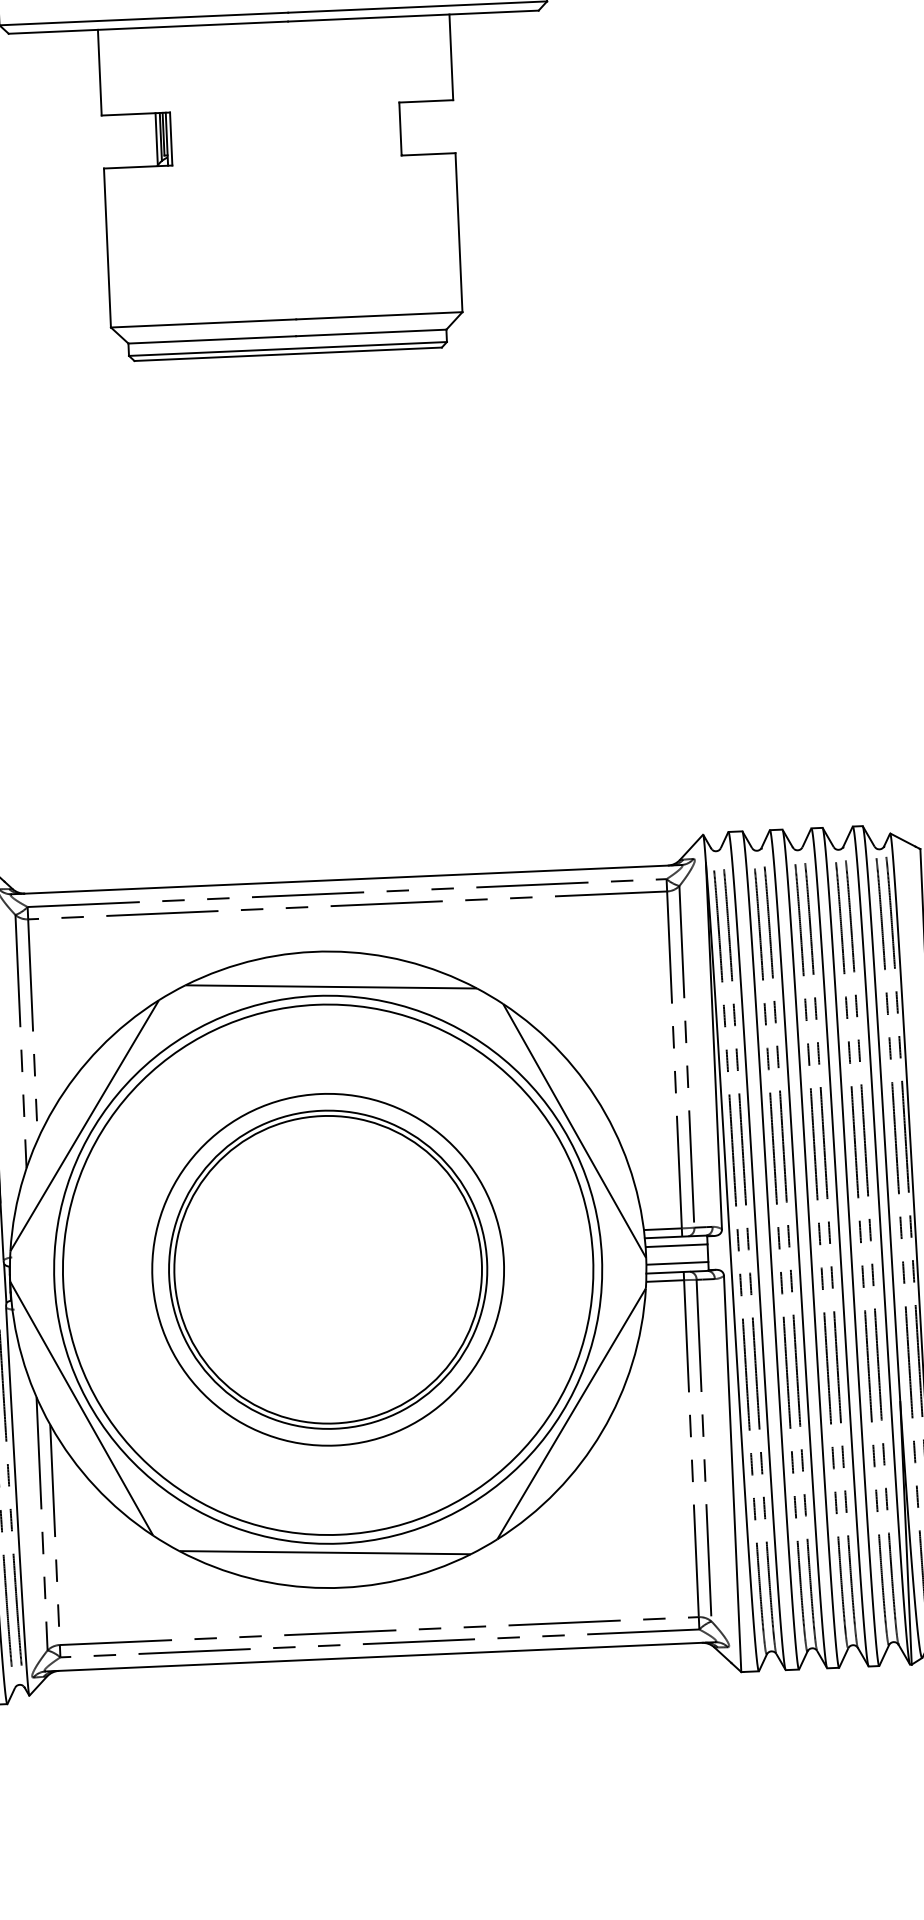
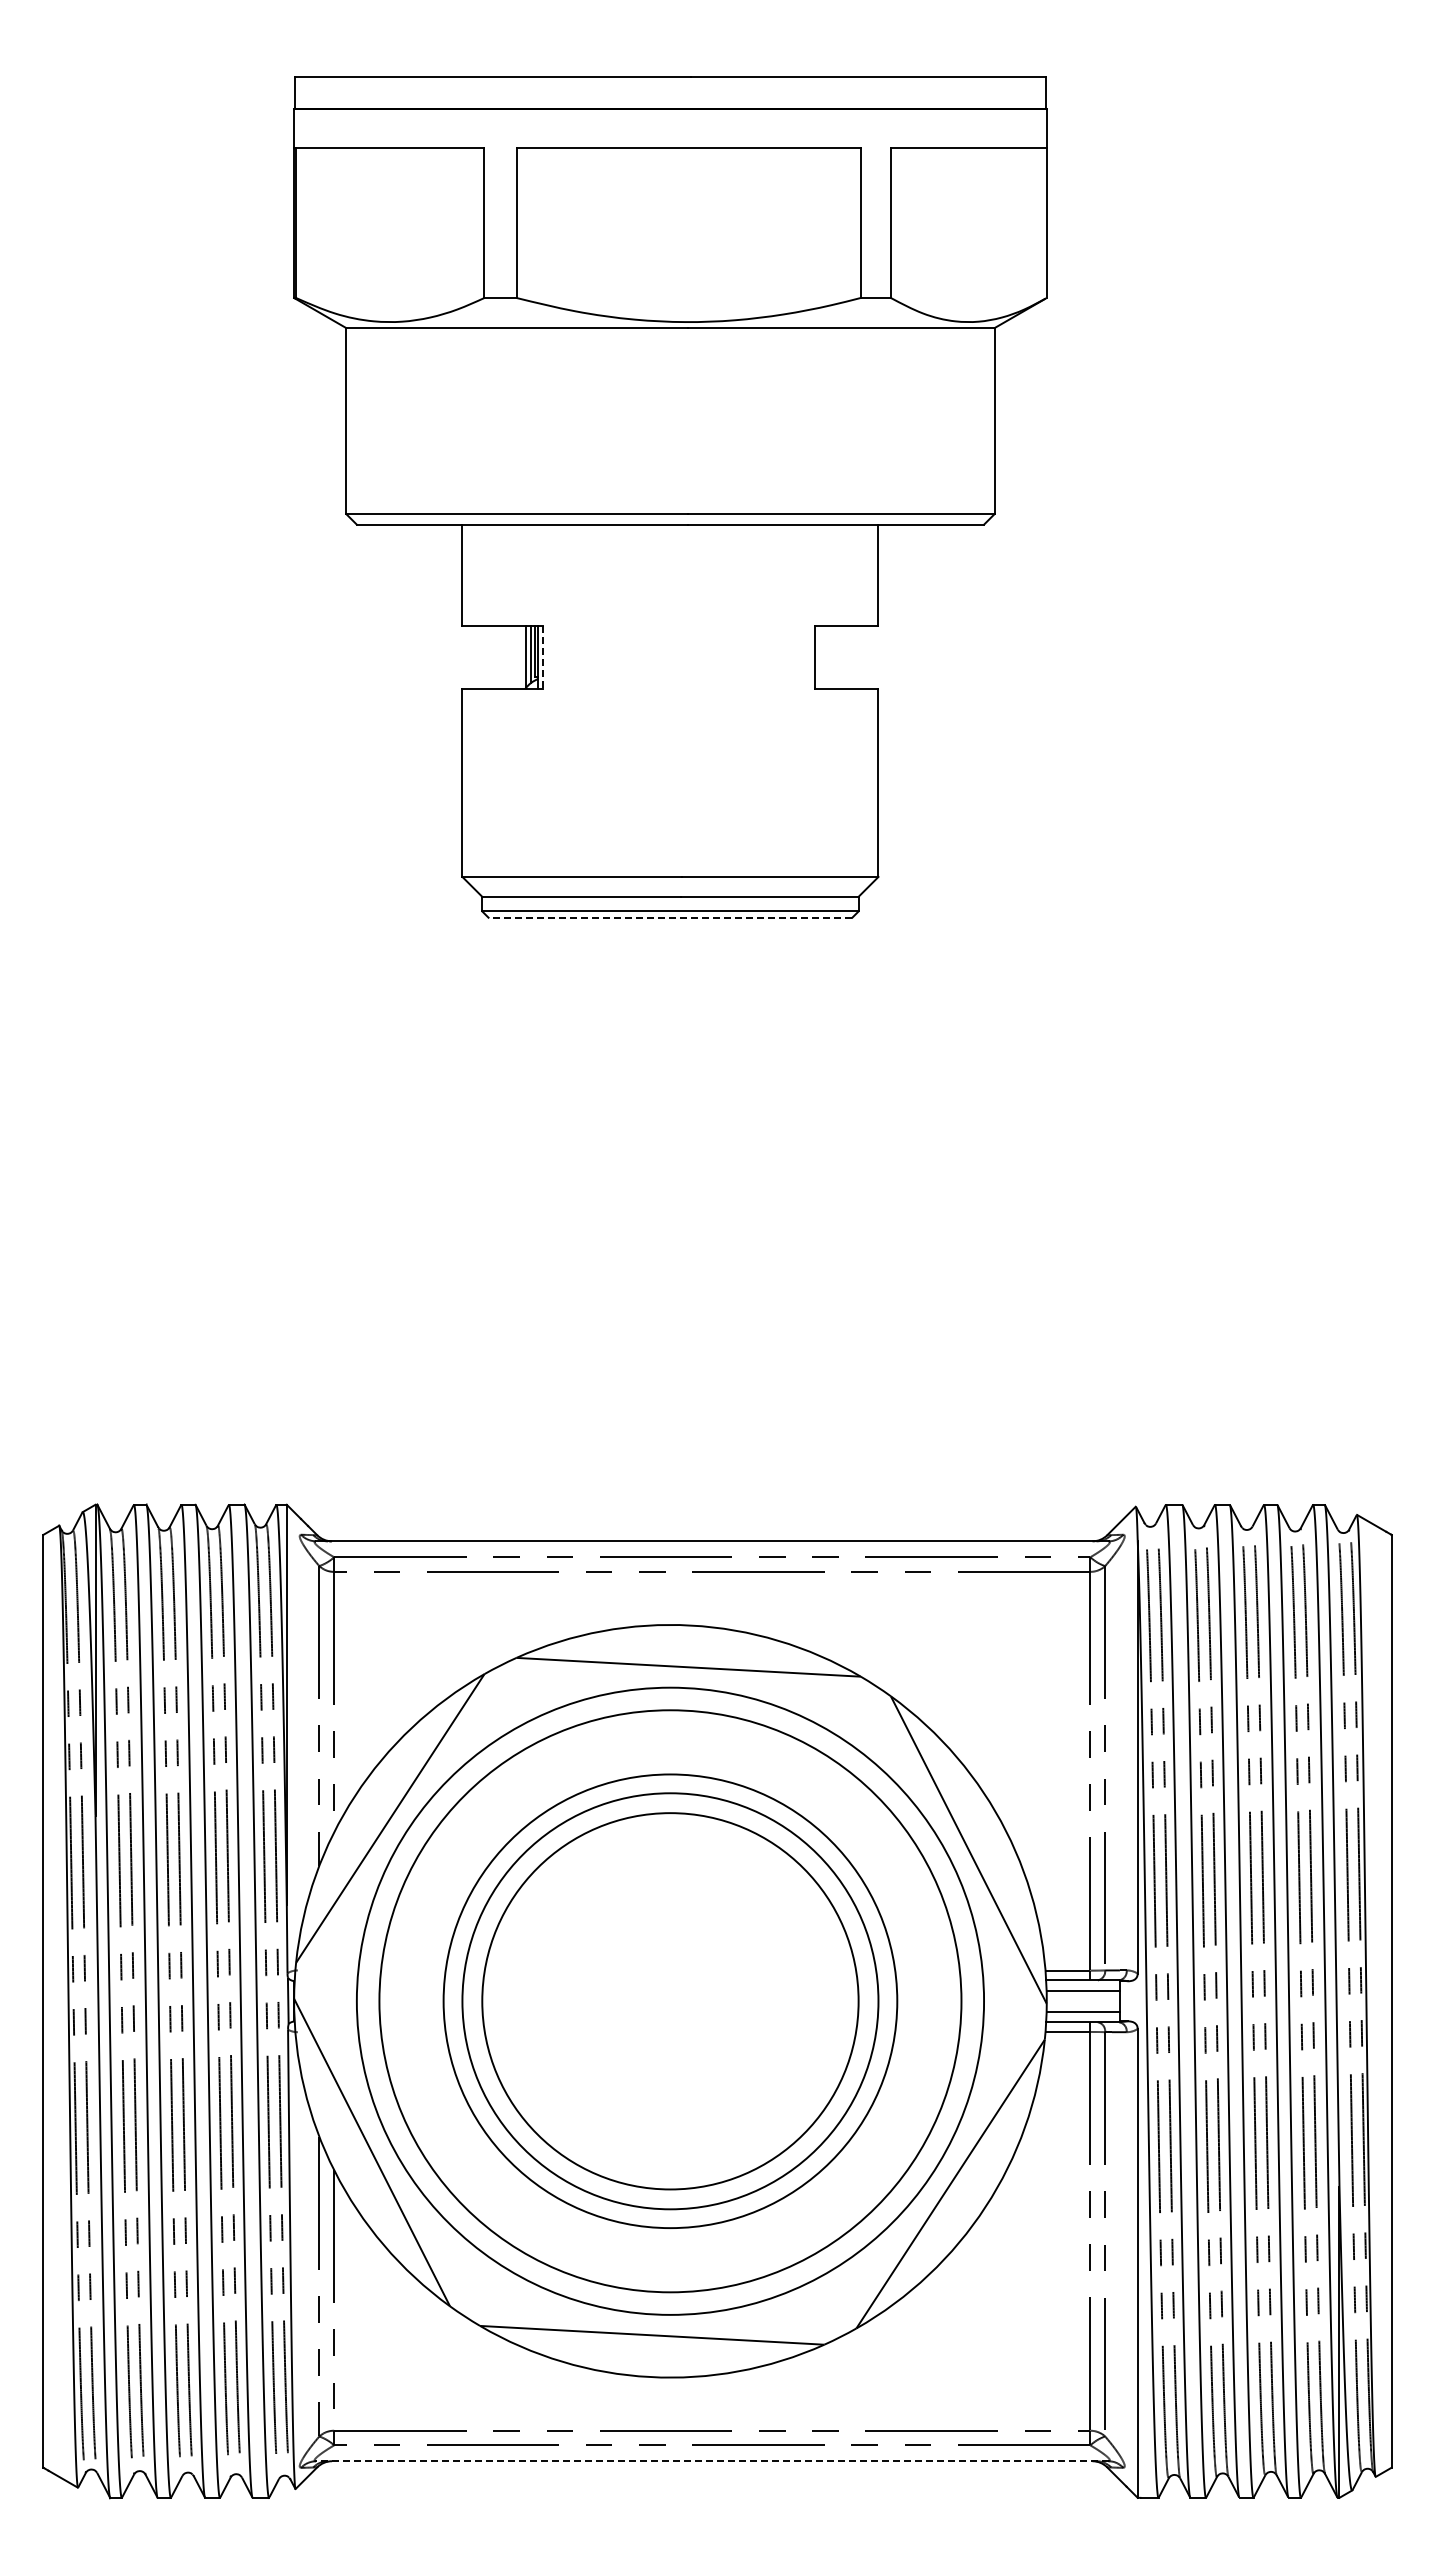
line: (171, 139) -> (543, 657), solid -> dashed
line: (288, 354) -> (670, 917), solid -> dashed
circle: (328, 1269) -> (670, 2001), size x0.7
circle: (328, 1269) -> (670, 2001), size x1.6
line: (379, 1657) -> (711, 2461), solid -> dashed

